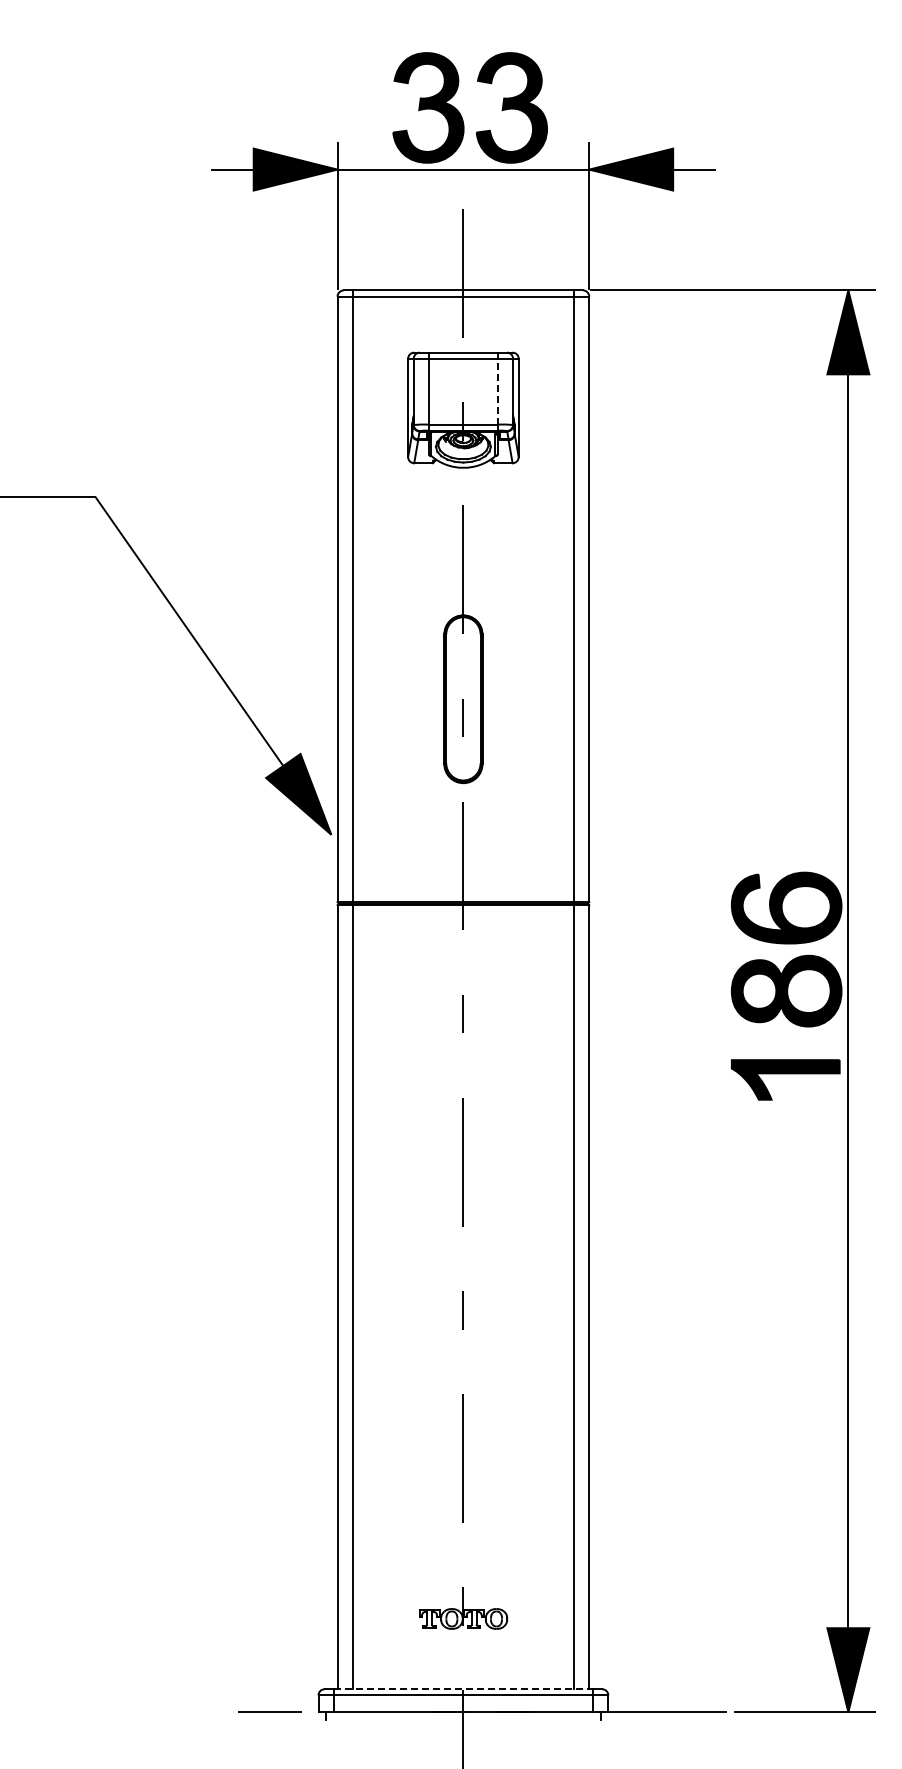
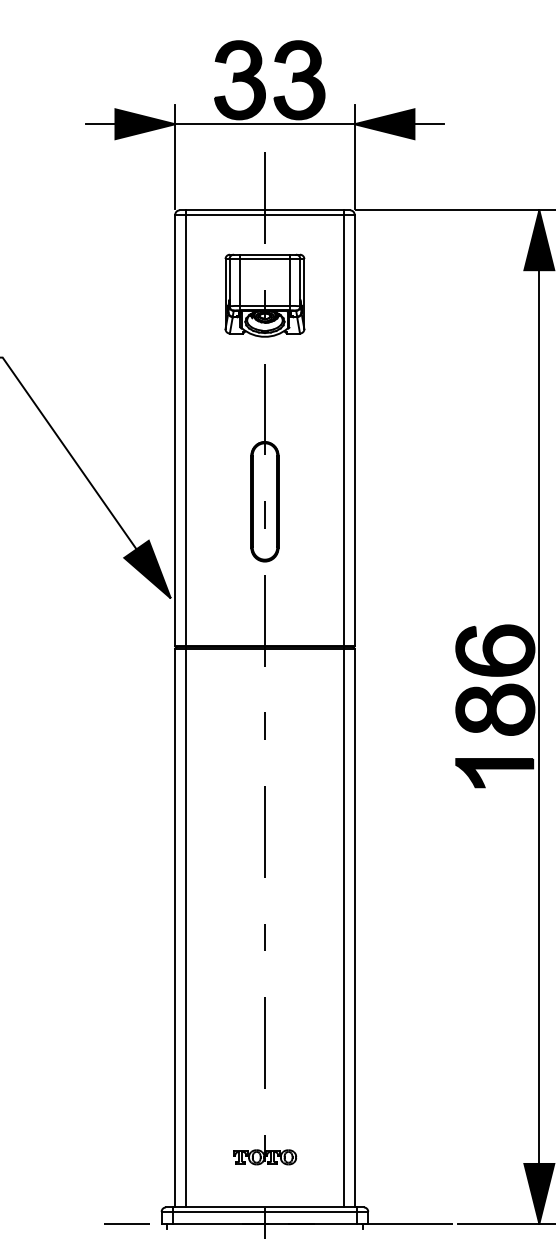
line: (497, 391) -> (289, 282), dashed -> solid
line: (463, 1689) -> (265, 1207), dashed -> solid

